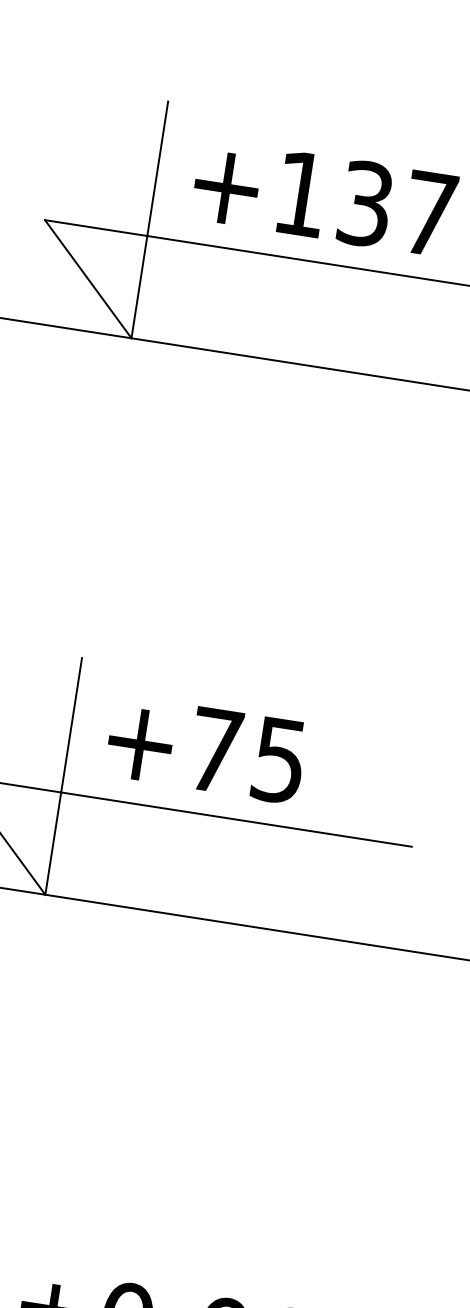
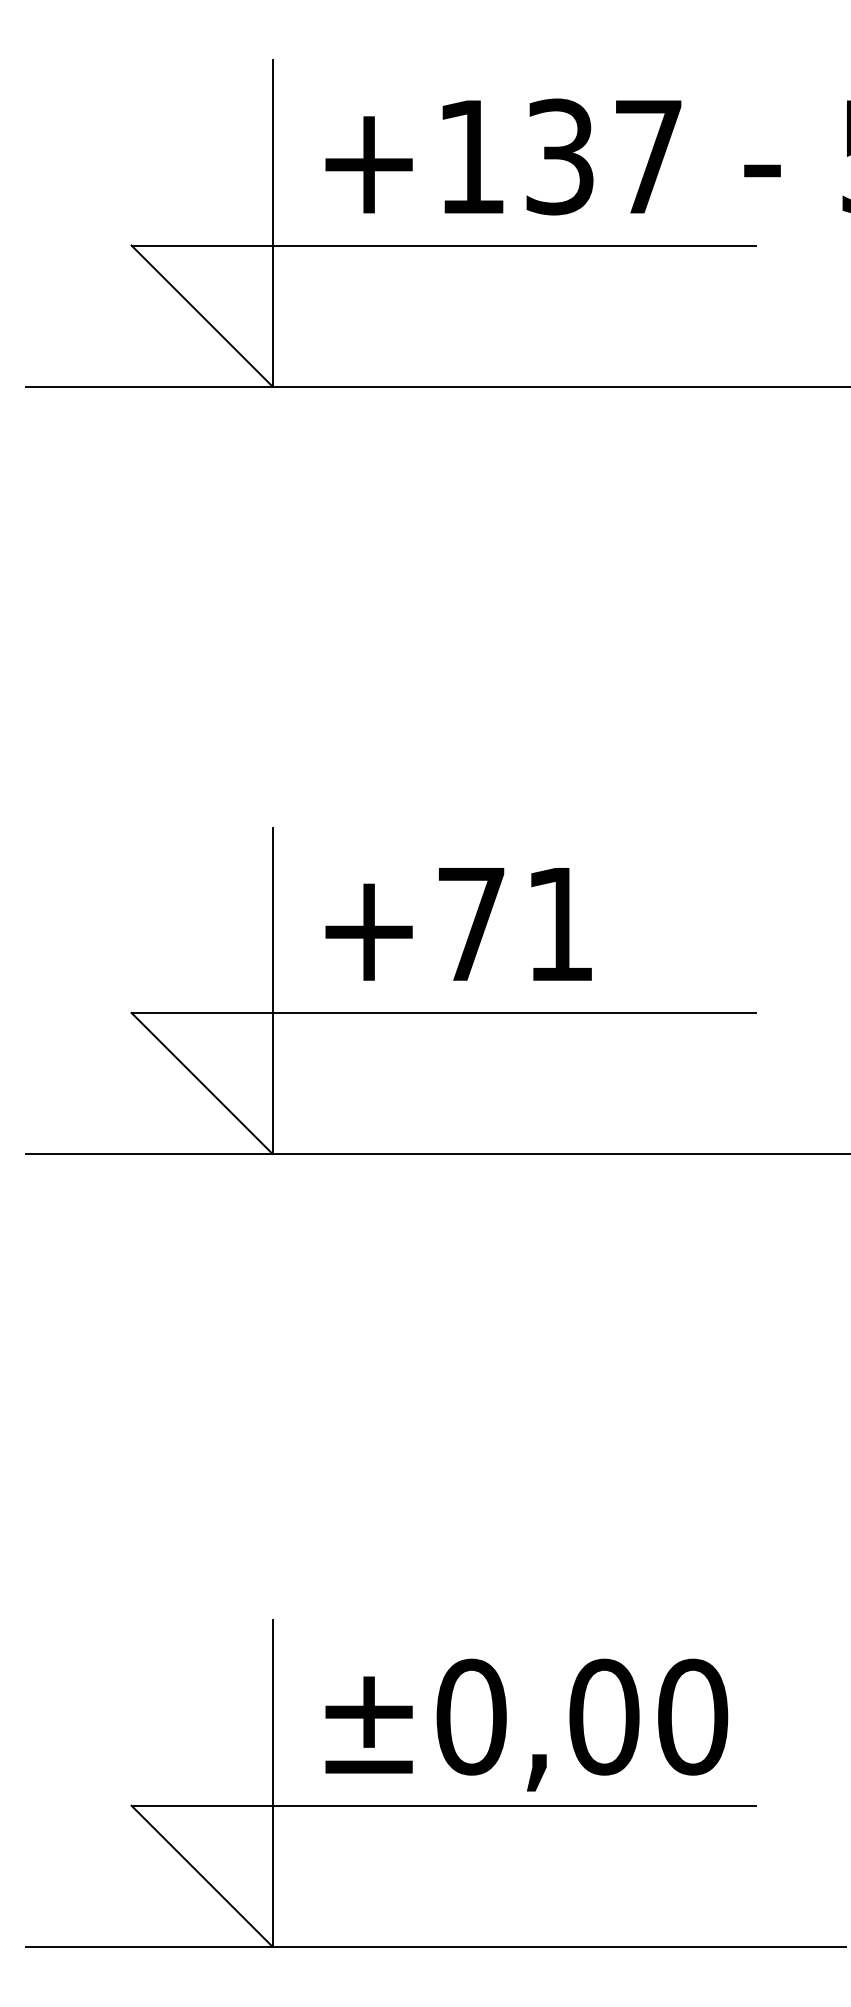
text: (279, 761) -> (559, 925), +75 -> +71

